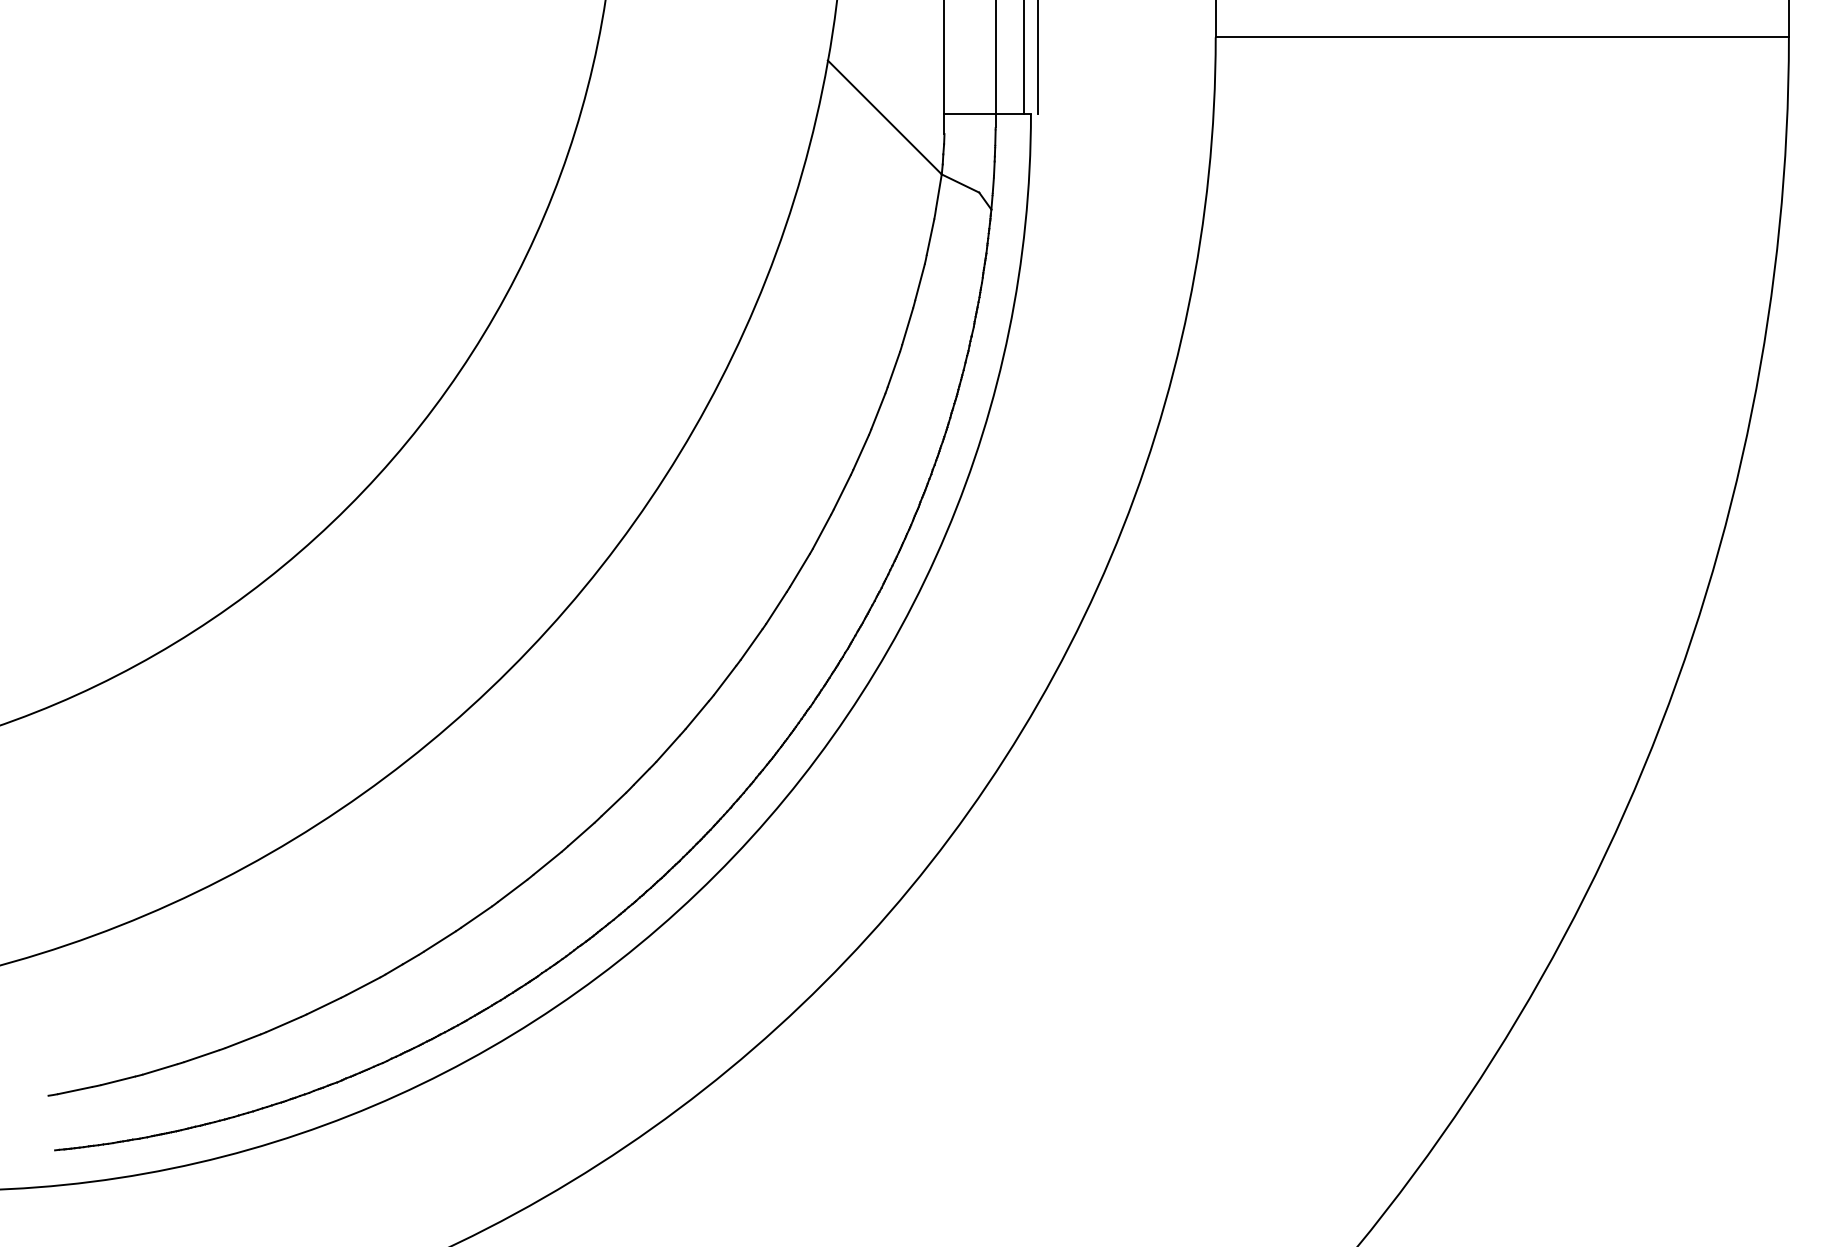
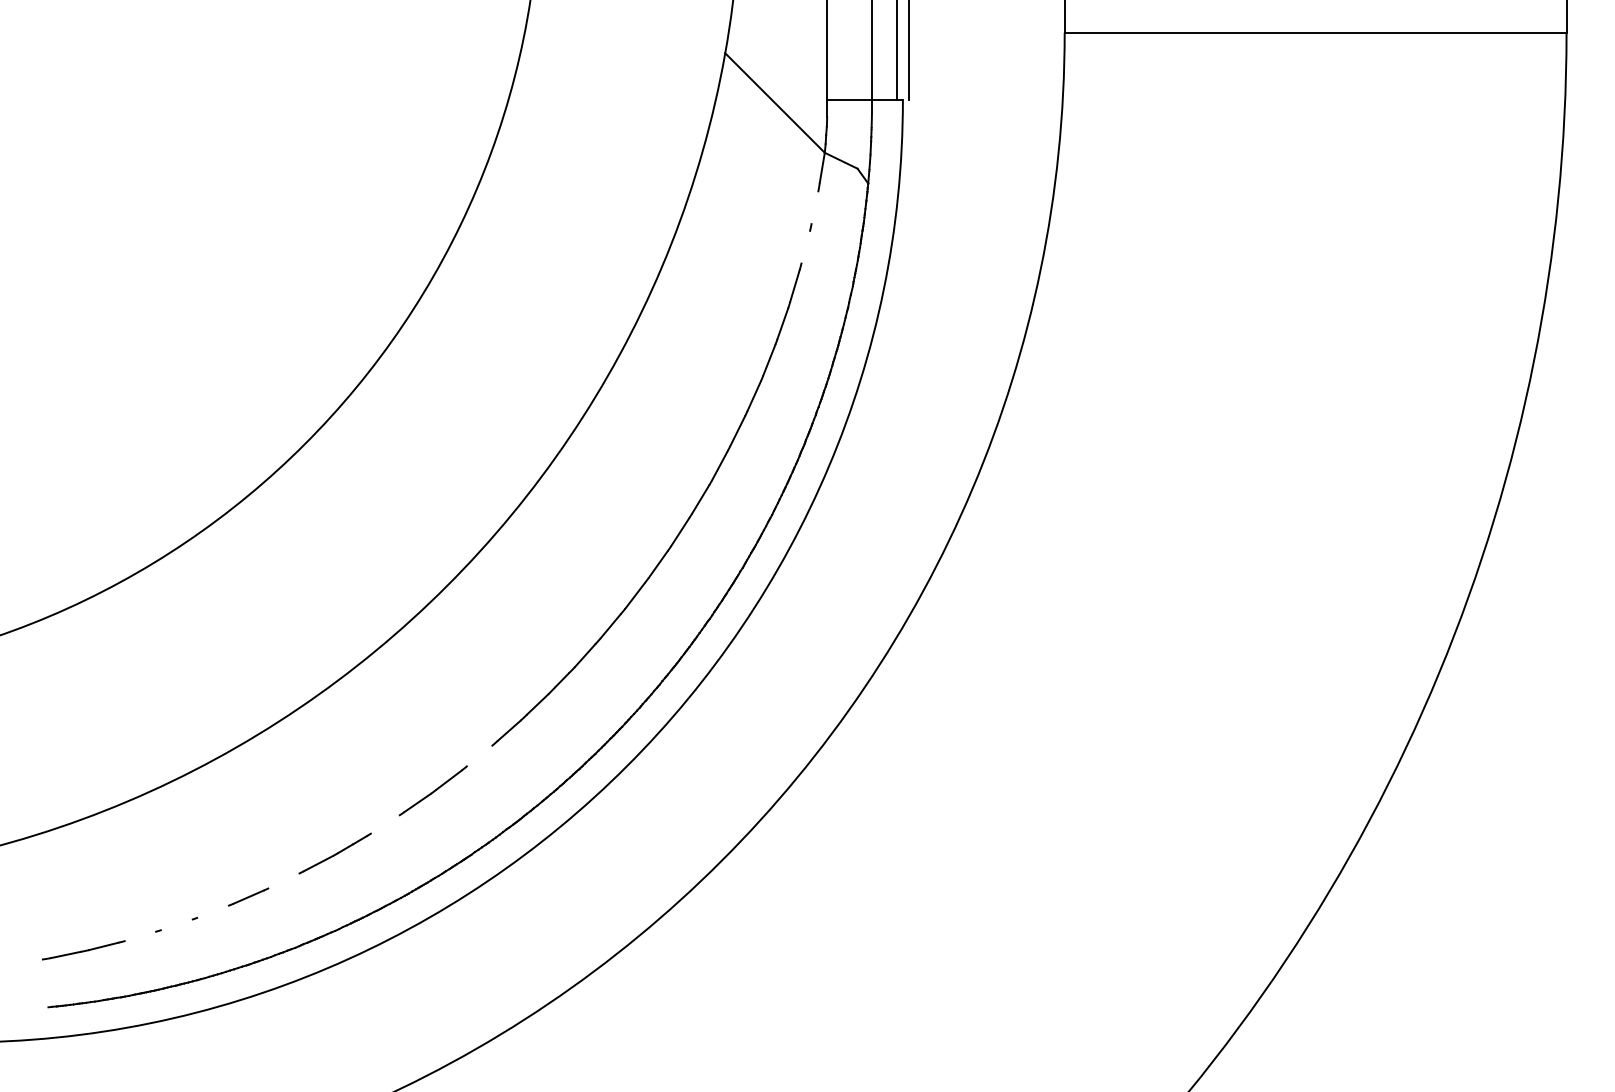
line: (929, 236) -> (814, 207), removed
line: (919, 281) -> (805, 246), removed
line: (547, 862) -> (479, 755), removed
line: (440, 941) -> (385, 824), removed
line: (323, 1005) -> (283, 880), removed
line: (242, 1040) -> (212, 911), removed
line: (201, 1055) -> (176, 924), removed
line: (160, 1068) -> (140, 935), removed

